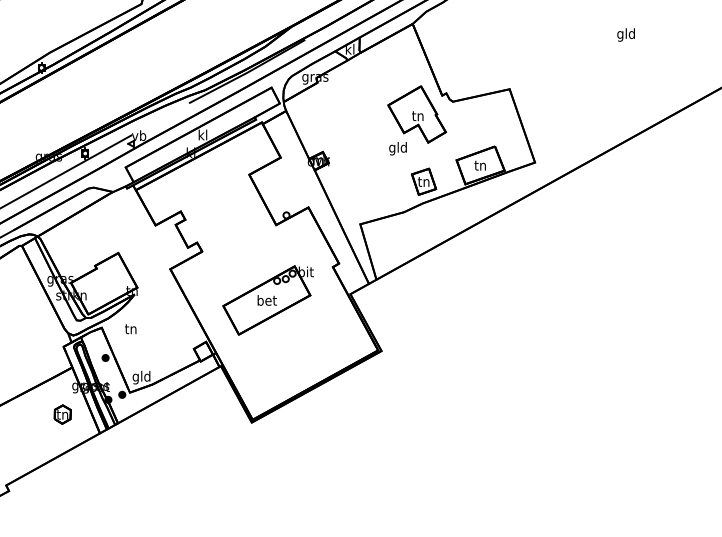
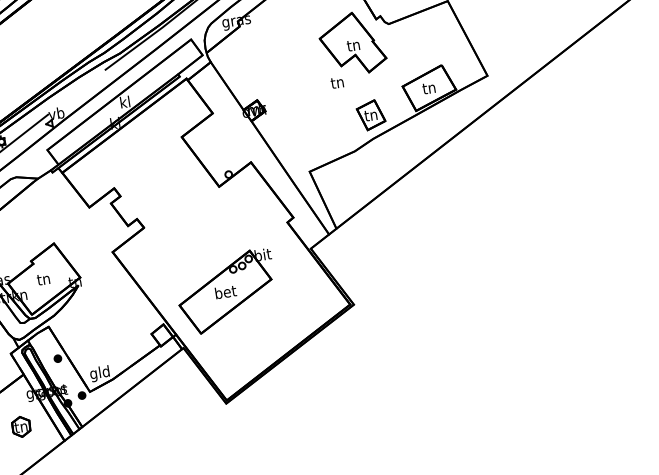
text: (397, 148) -> (336, 83), gld -> tn
part: (267, 300) -> (226, 292), moved
text: (130, 329) -> (43, 279), moved

